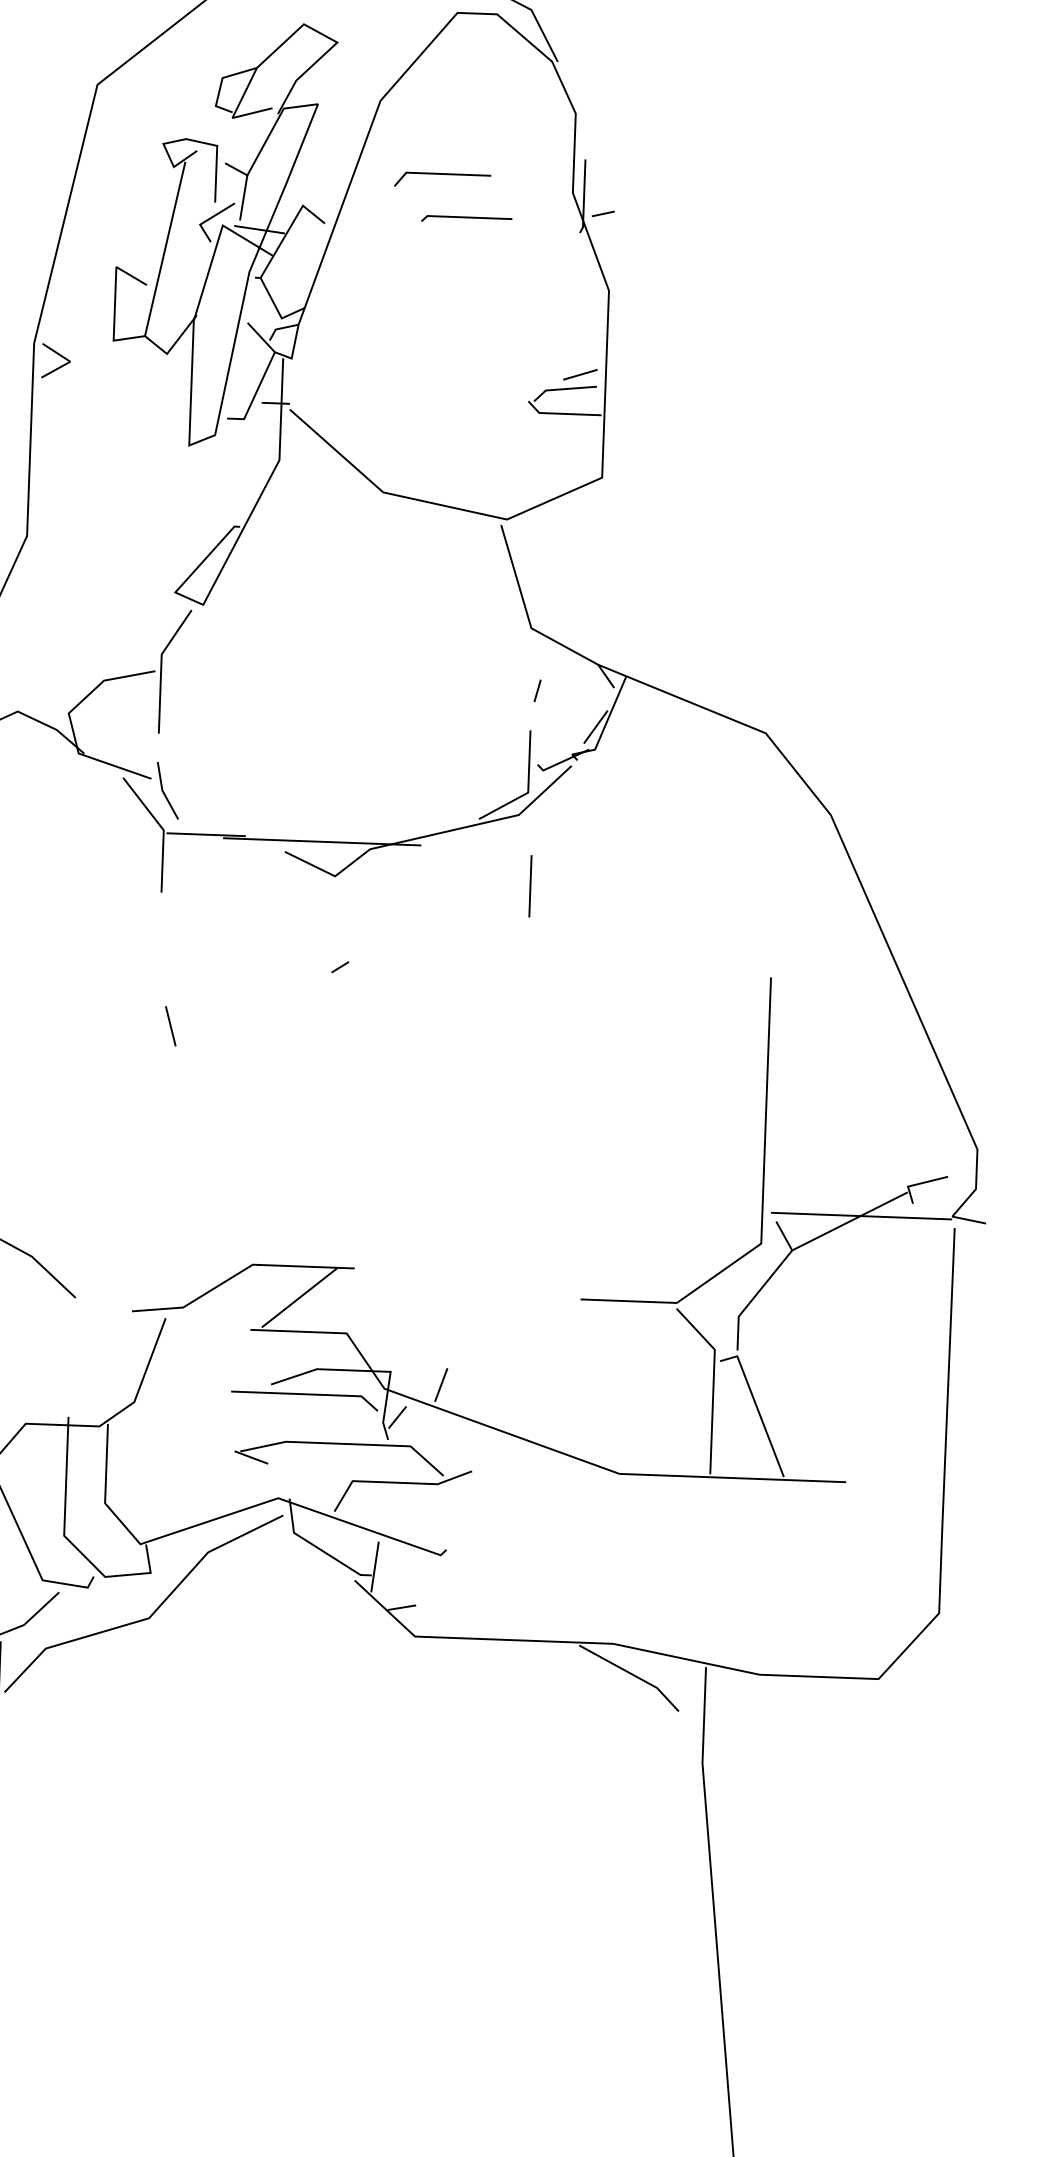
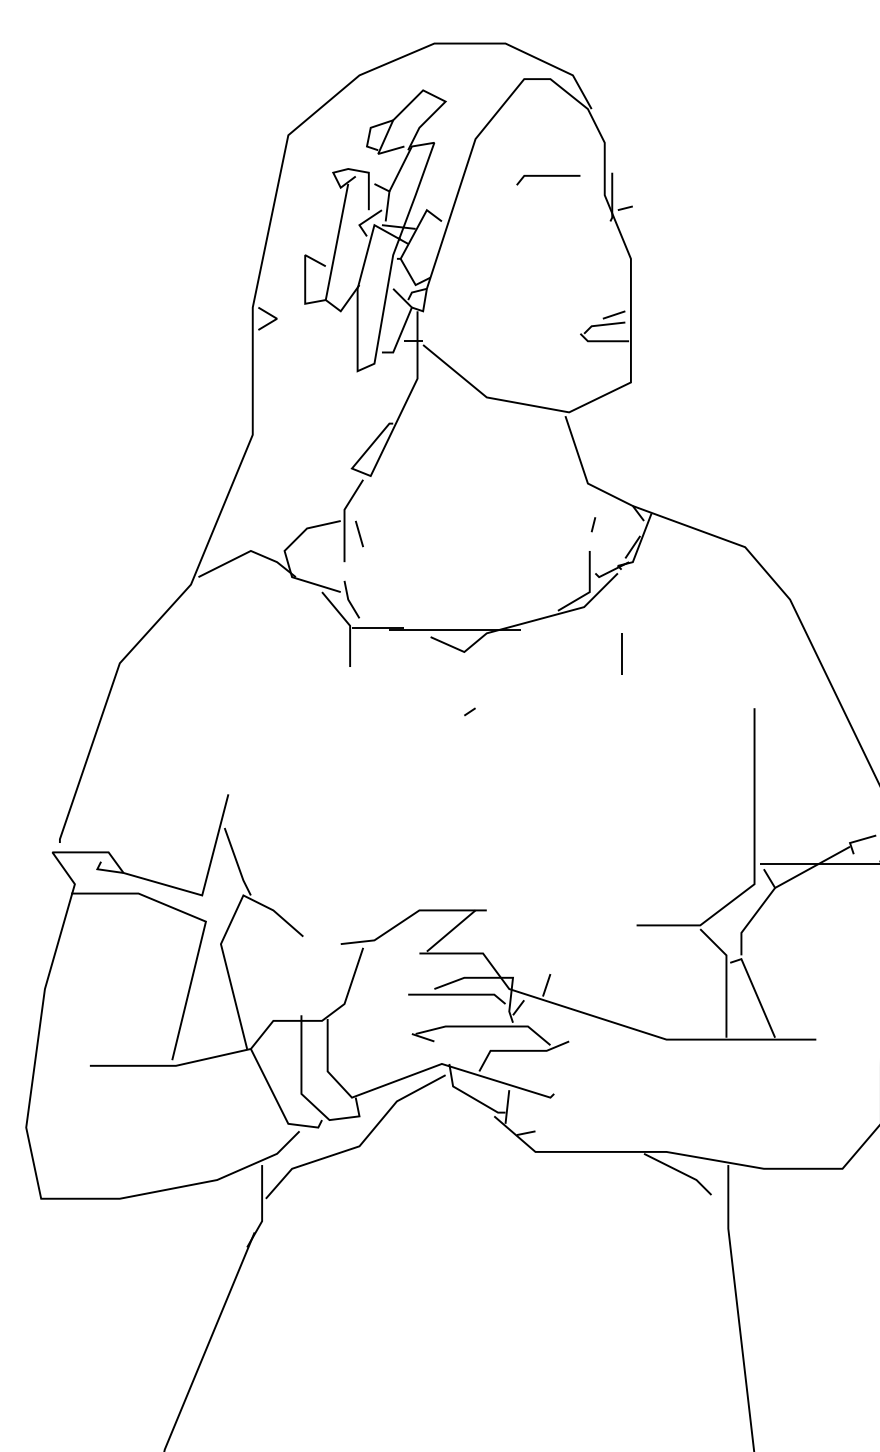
line: (442, 175) -> (548, 176), moved
line: (467, 218) -> (535, 214), removed
line: (530, 885) -> (621, 653), moved
line: (170, 1025) -> (359, 533), moved

